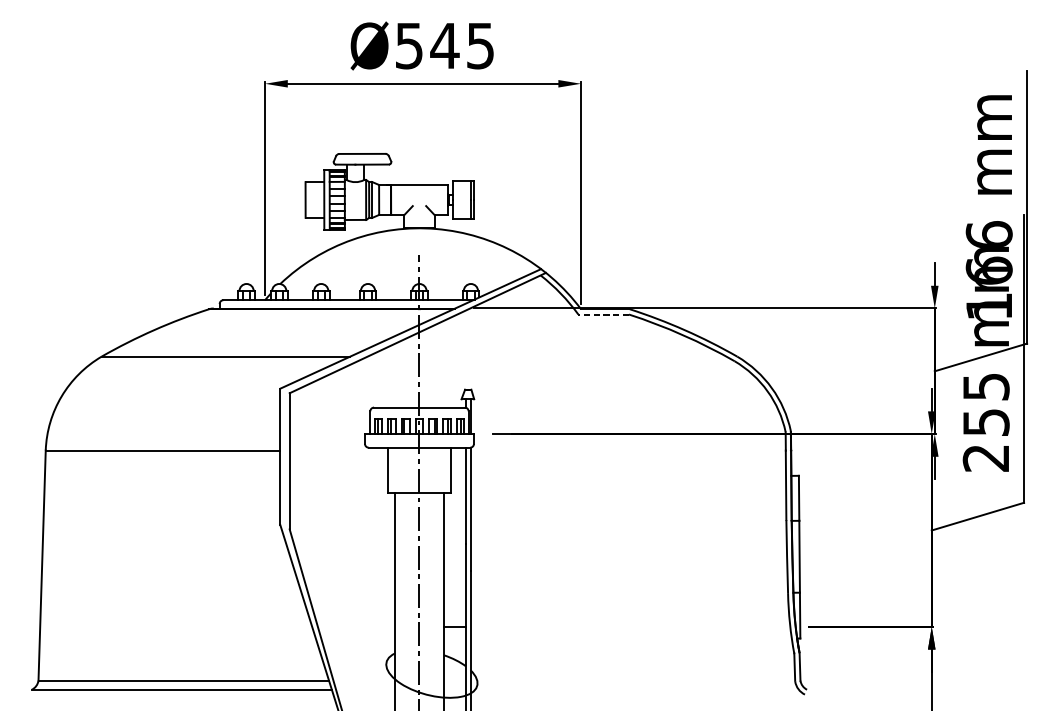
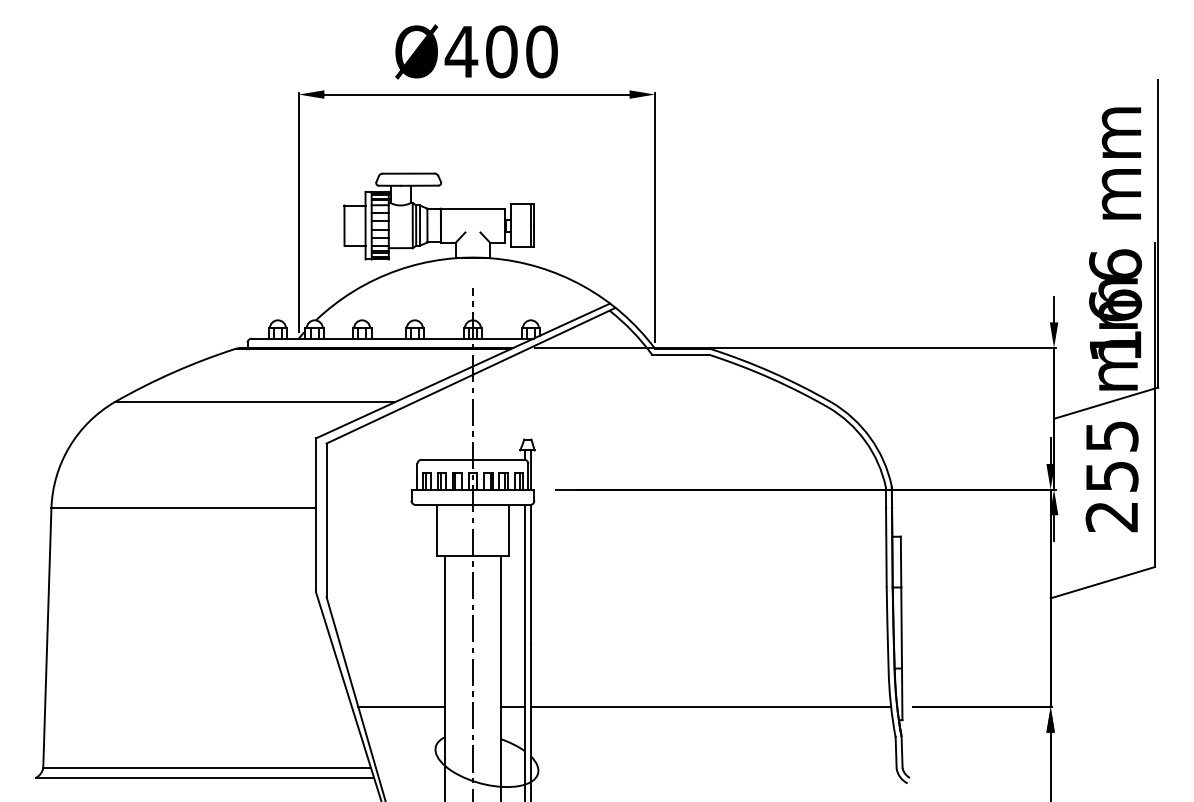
text: (443, 45) -> (500, 51), Ø545 -> Ø400
line: (603, 314) -> (680, 354), dashed -> solid
line: (356, 627) -> (401, 707), added
line: (630, 627) -> (710, 707), added

